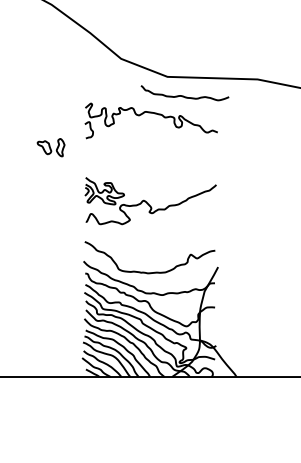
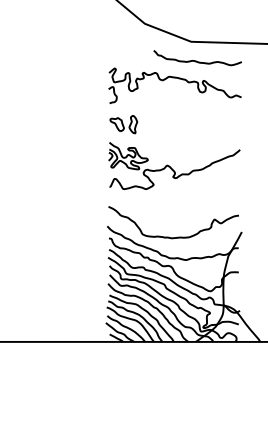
curve: (183, 95) -> (196, 60), moved
part: (50, 147) -> (123, 124), moved

